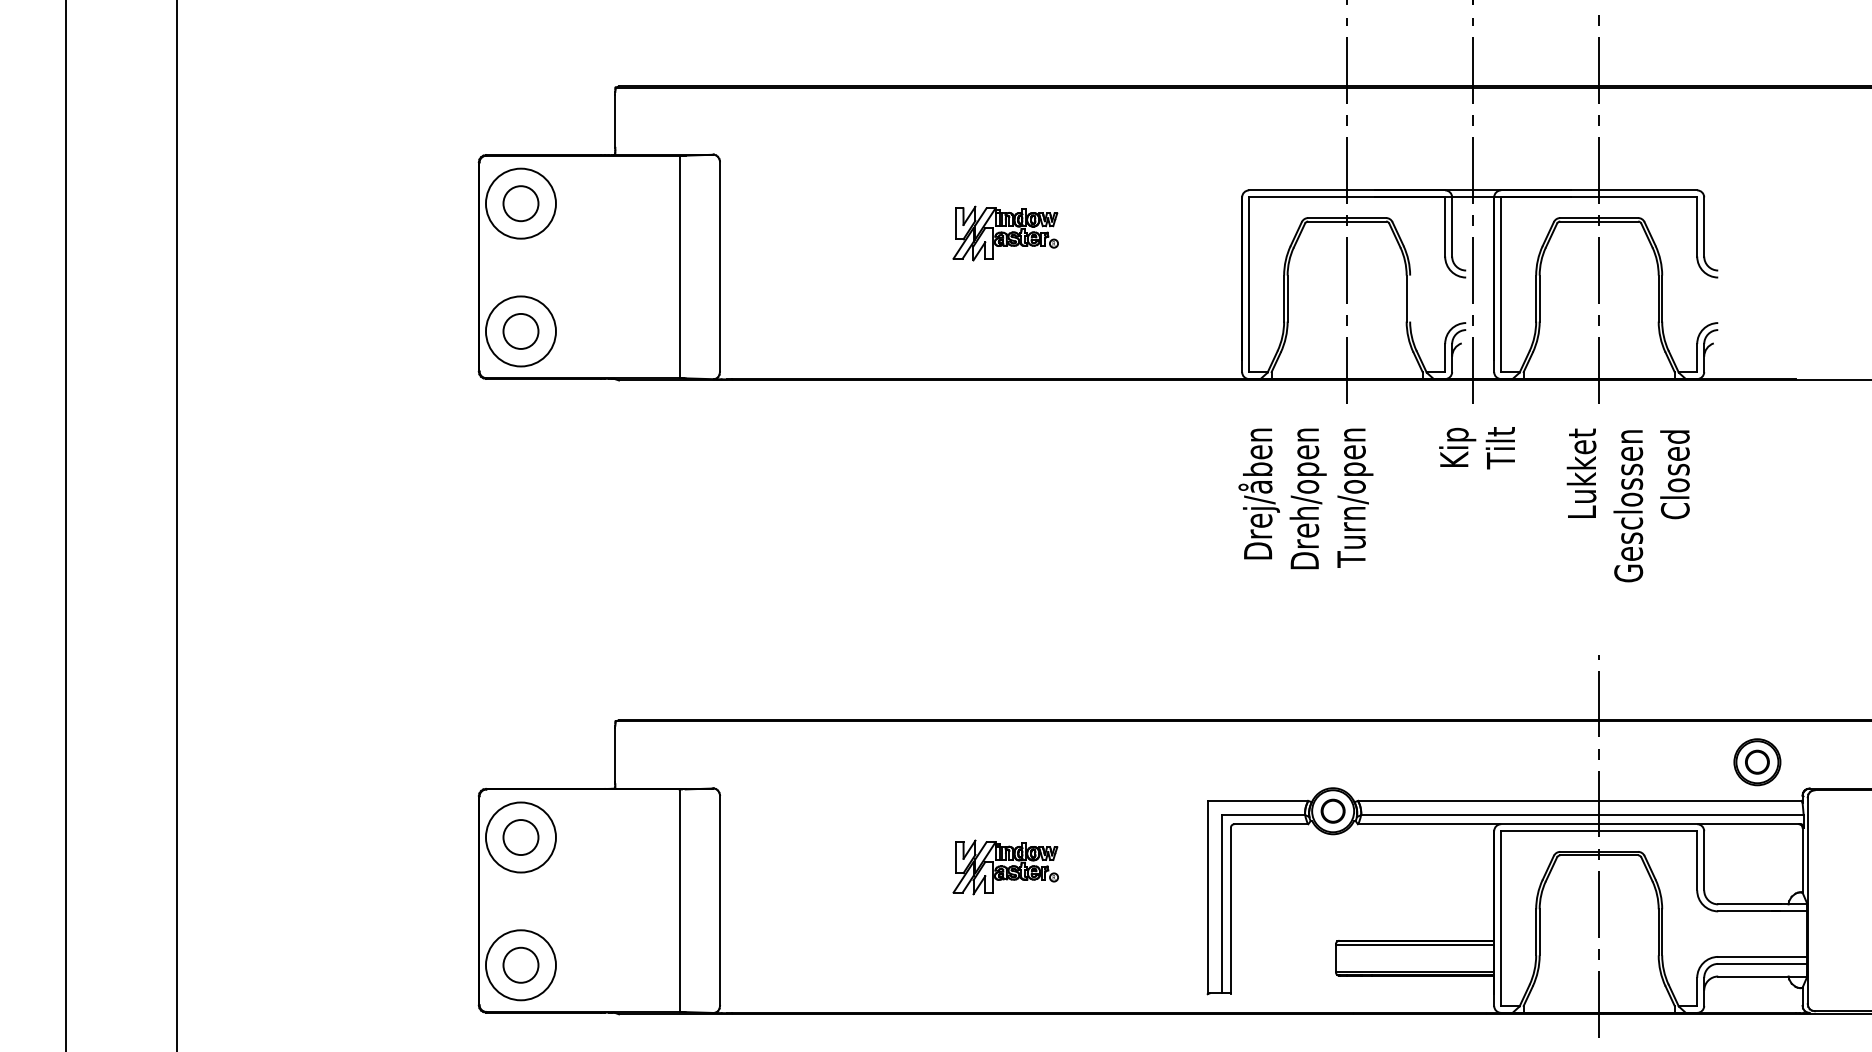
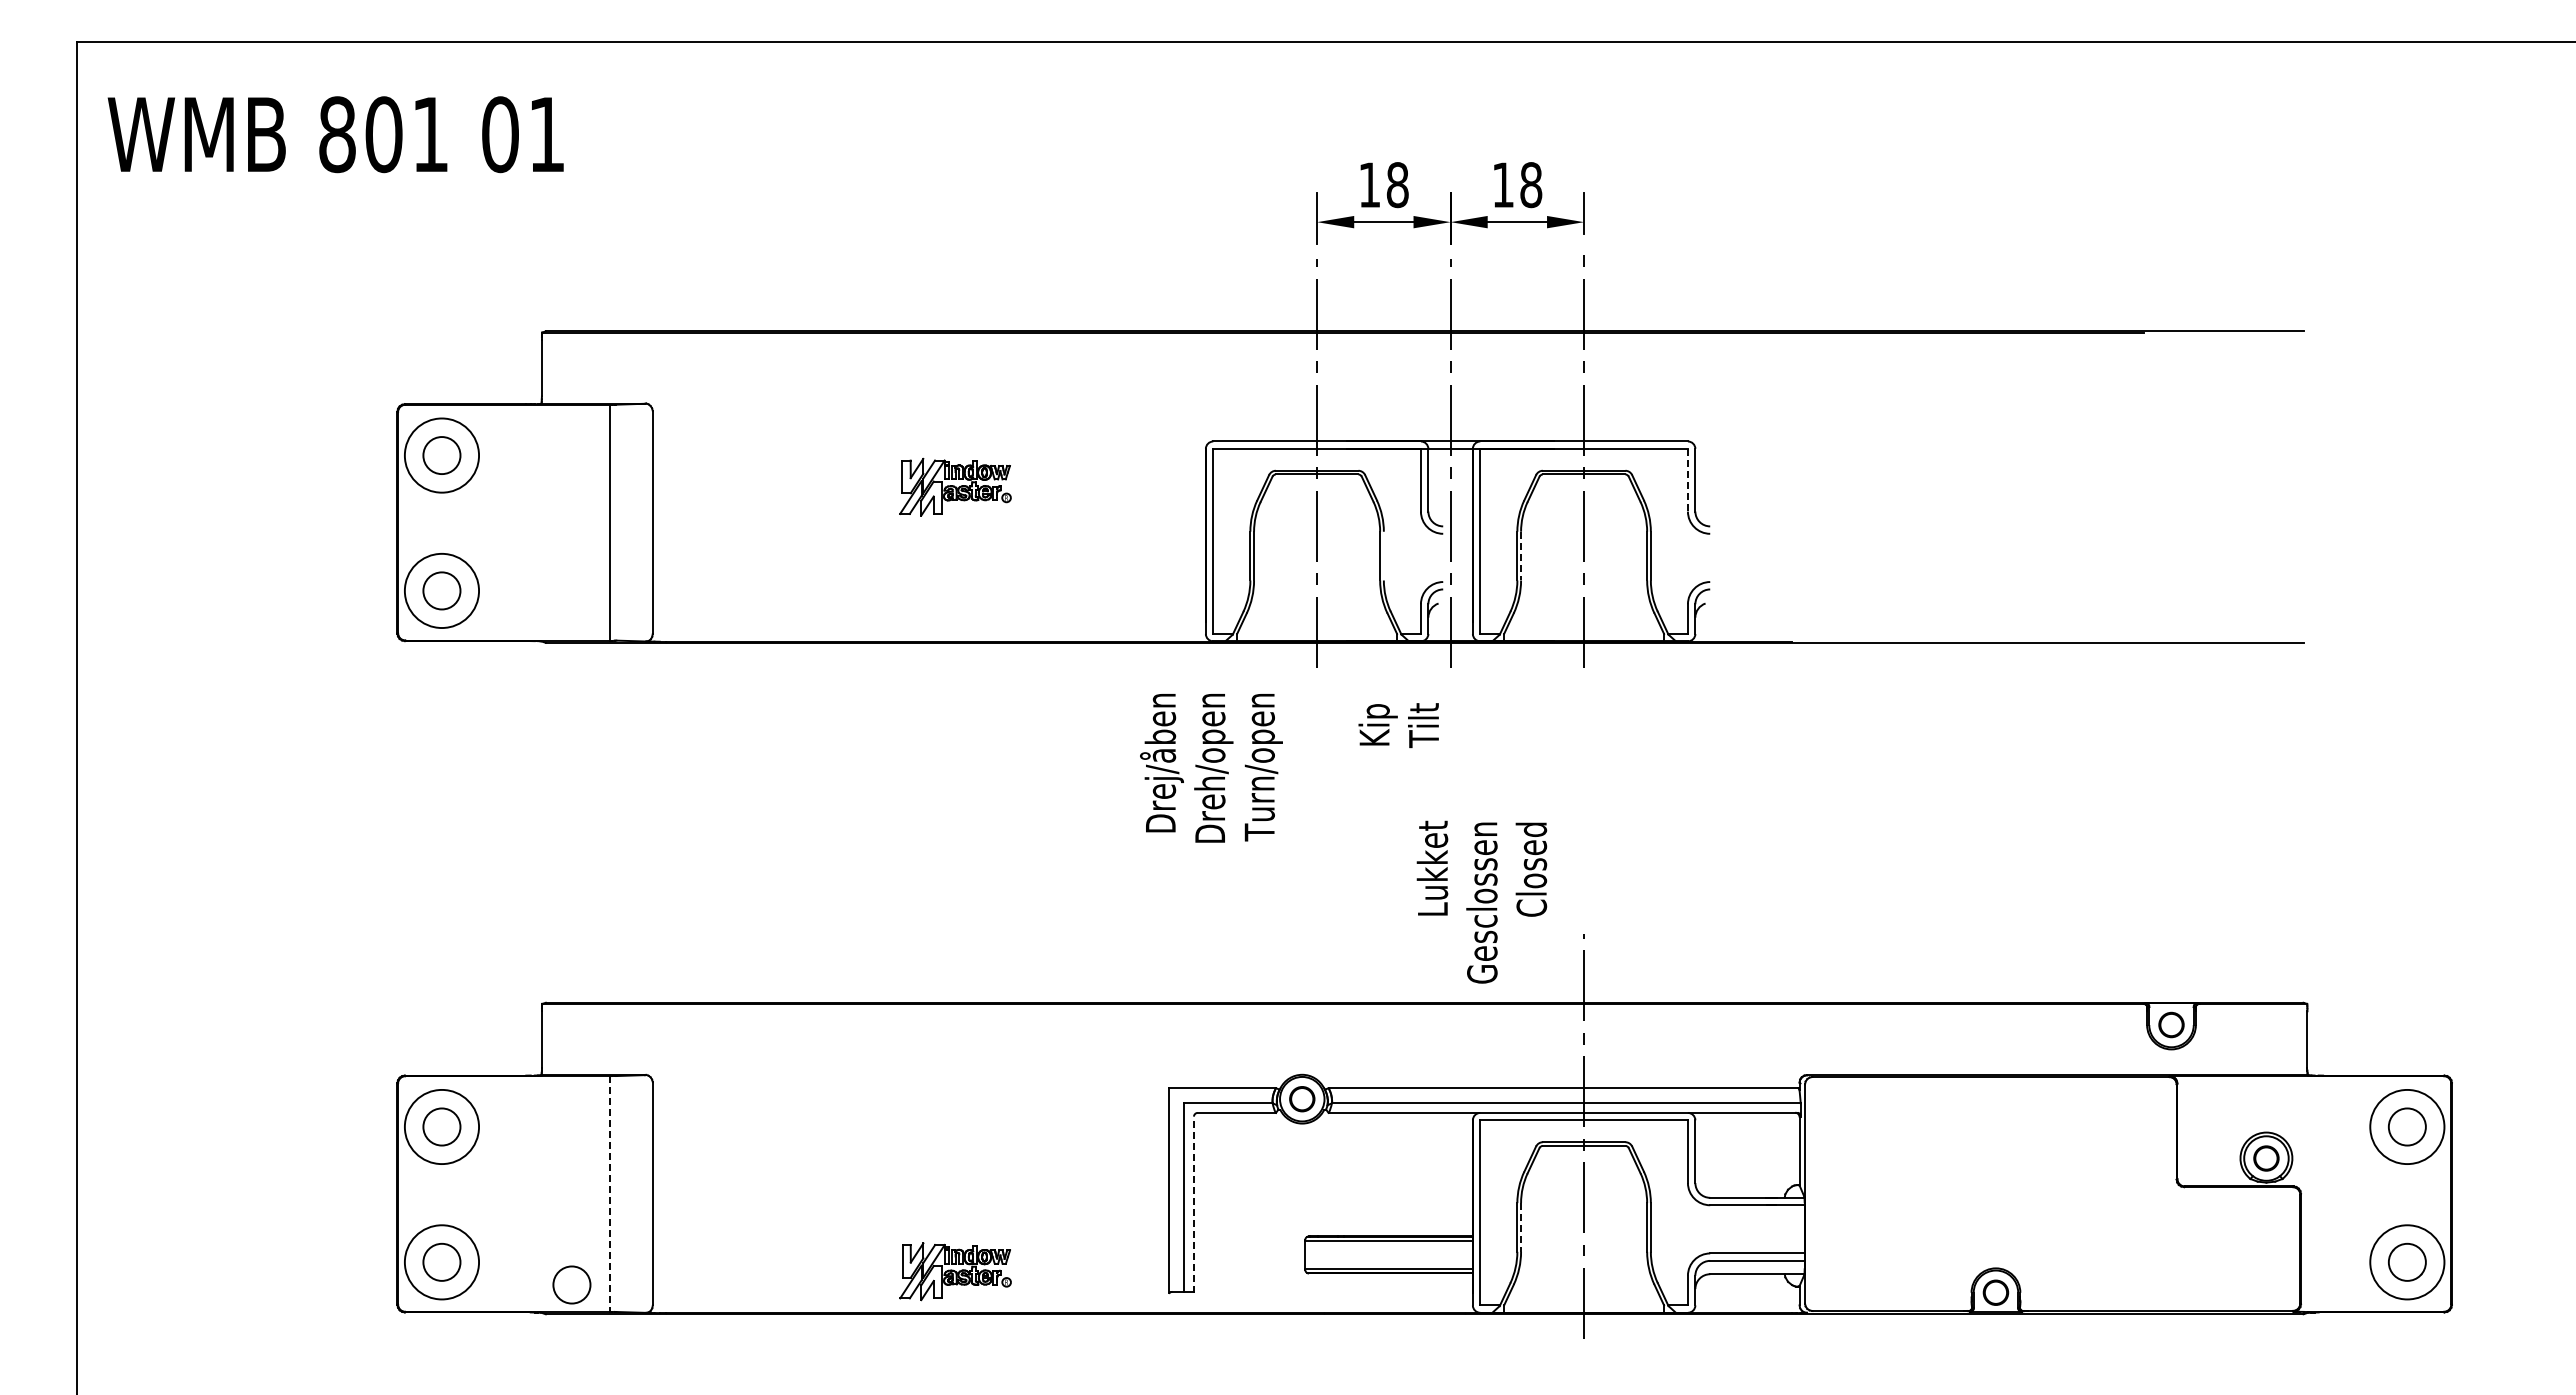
line: (1696, 227) -> (1687, 480), solid -> dashed
line: (1540, 298) -> (1521, 556), solid -> dashed
text: (1476, 448) -> (1398, 725), moved
text: (1305, 499) -> (1211, 768), moved
text: (1627, 504) -> (1481, 901), moved
part: (1757, 762) -> (1751, 1047), removed
part: (1005, 867) -> (955, 1271), moved
line: (679, 901) -> (609, 1194), solid -> dashed
line: (1231, 910) -> (1194, 1204), solid -> dashed
line: (1540, 932) -> (1521, 1227), solid -> dashed
circle: (643, 986) -> (571, 1284), added

